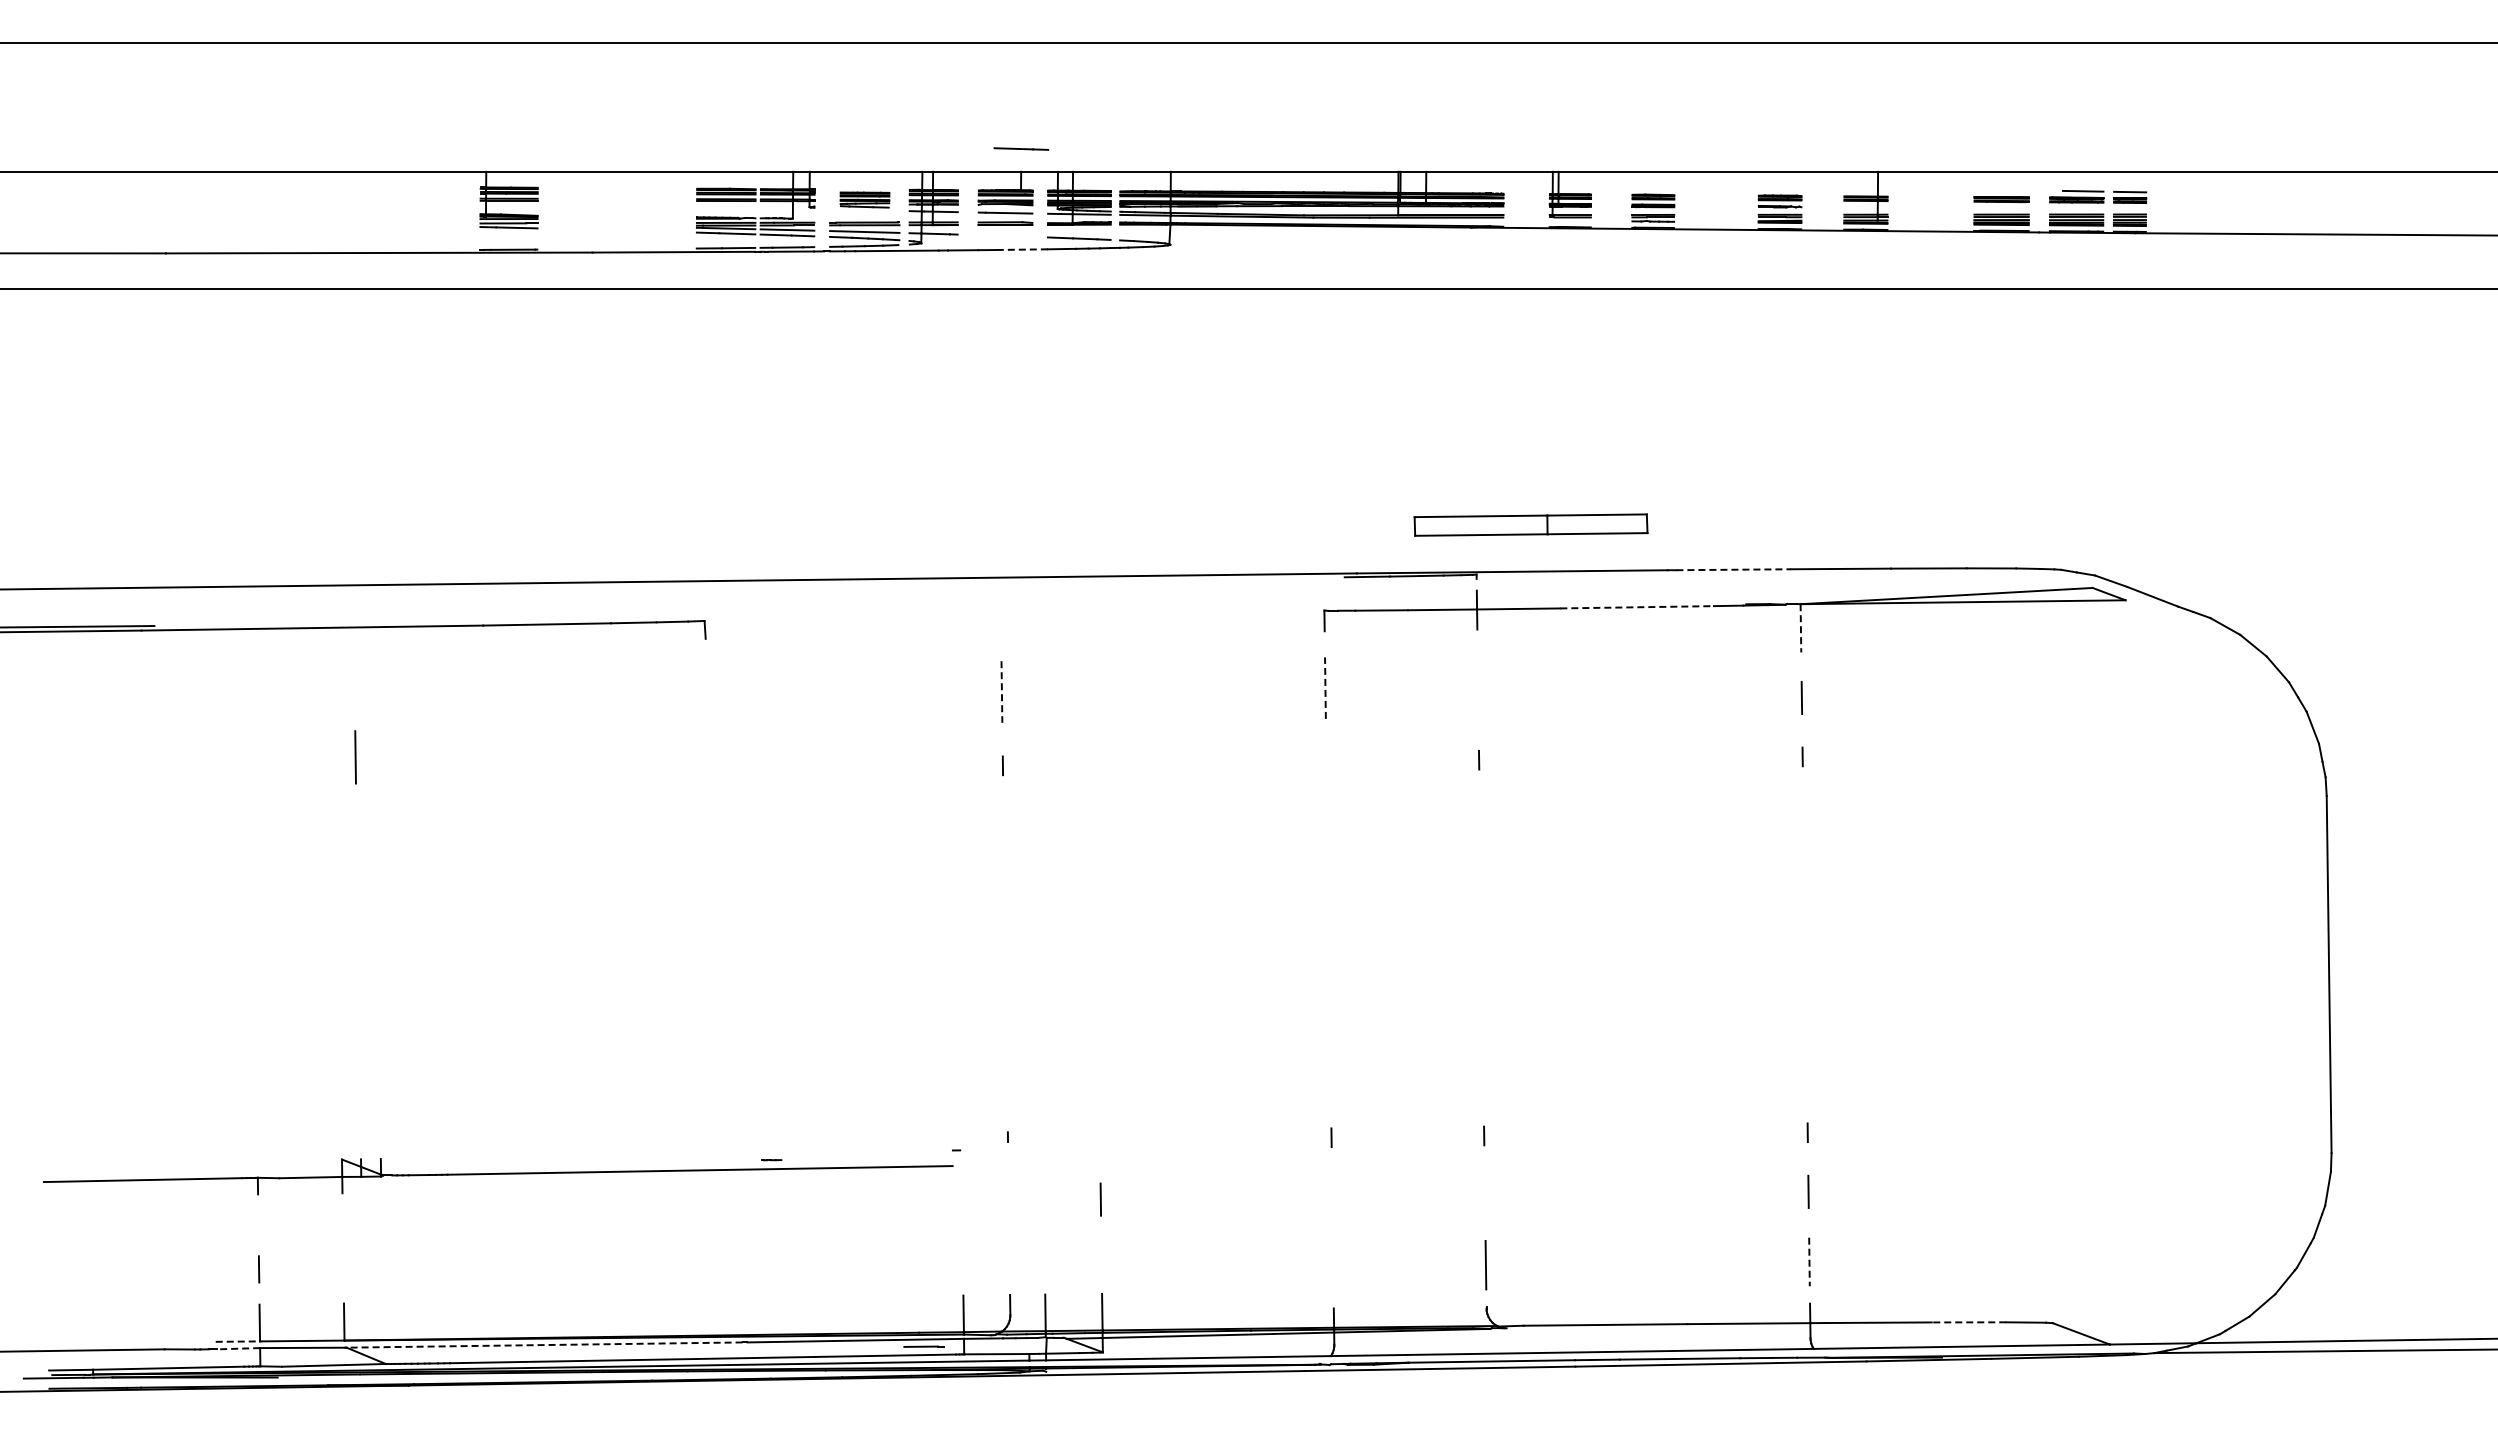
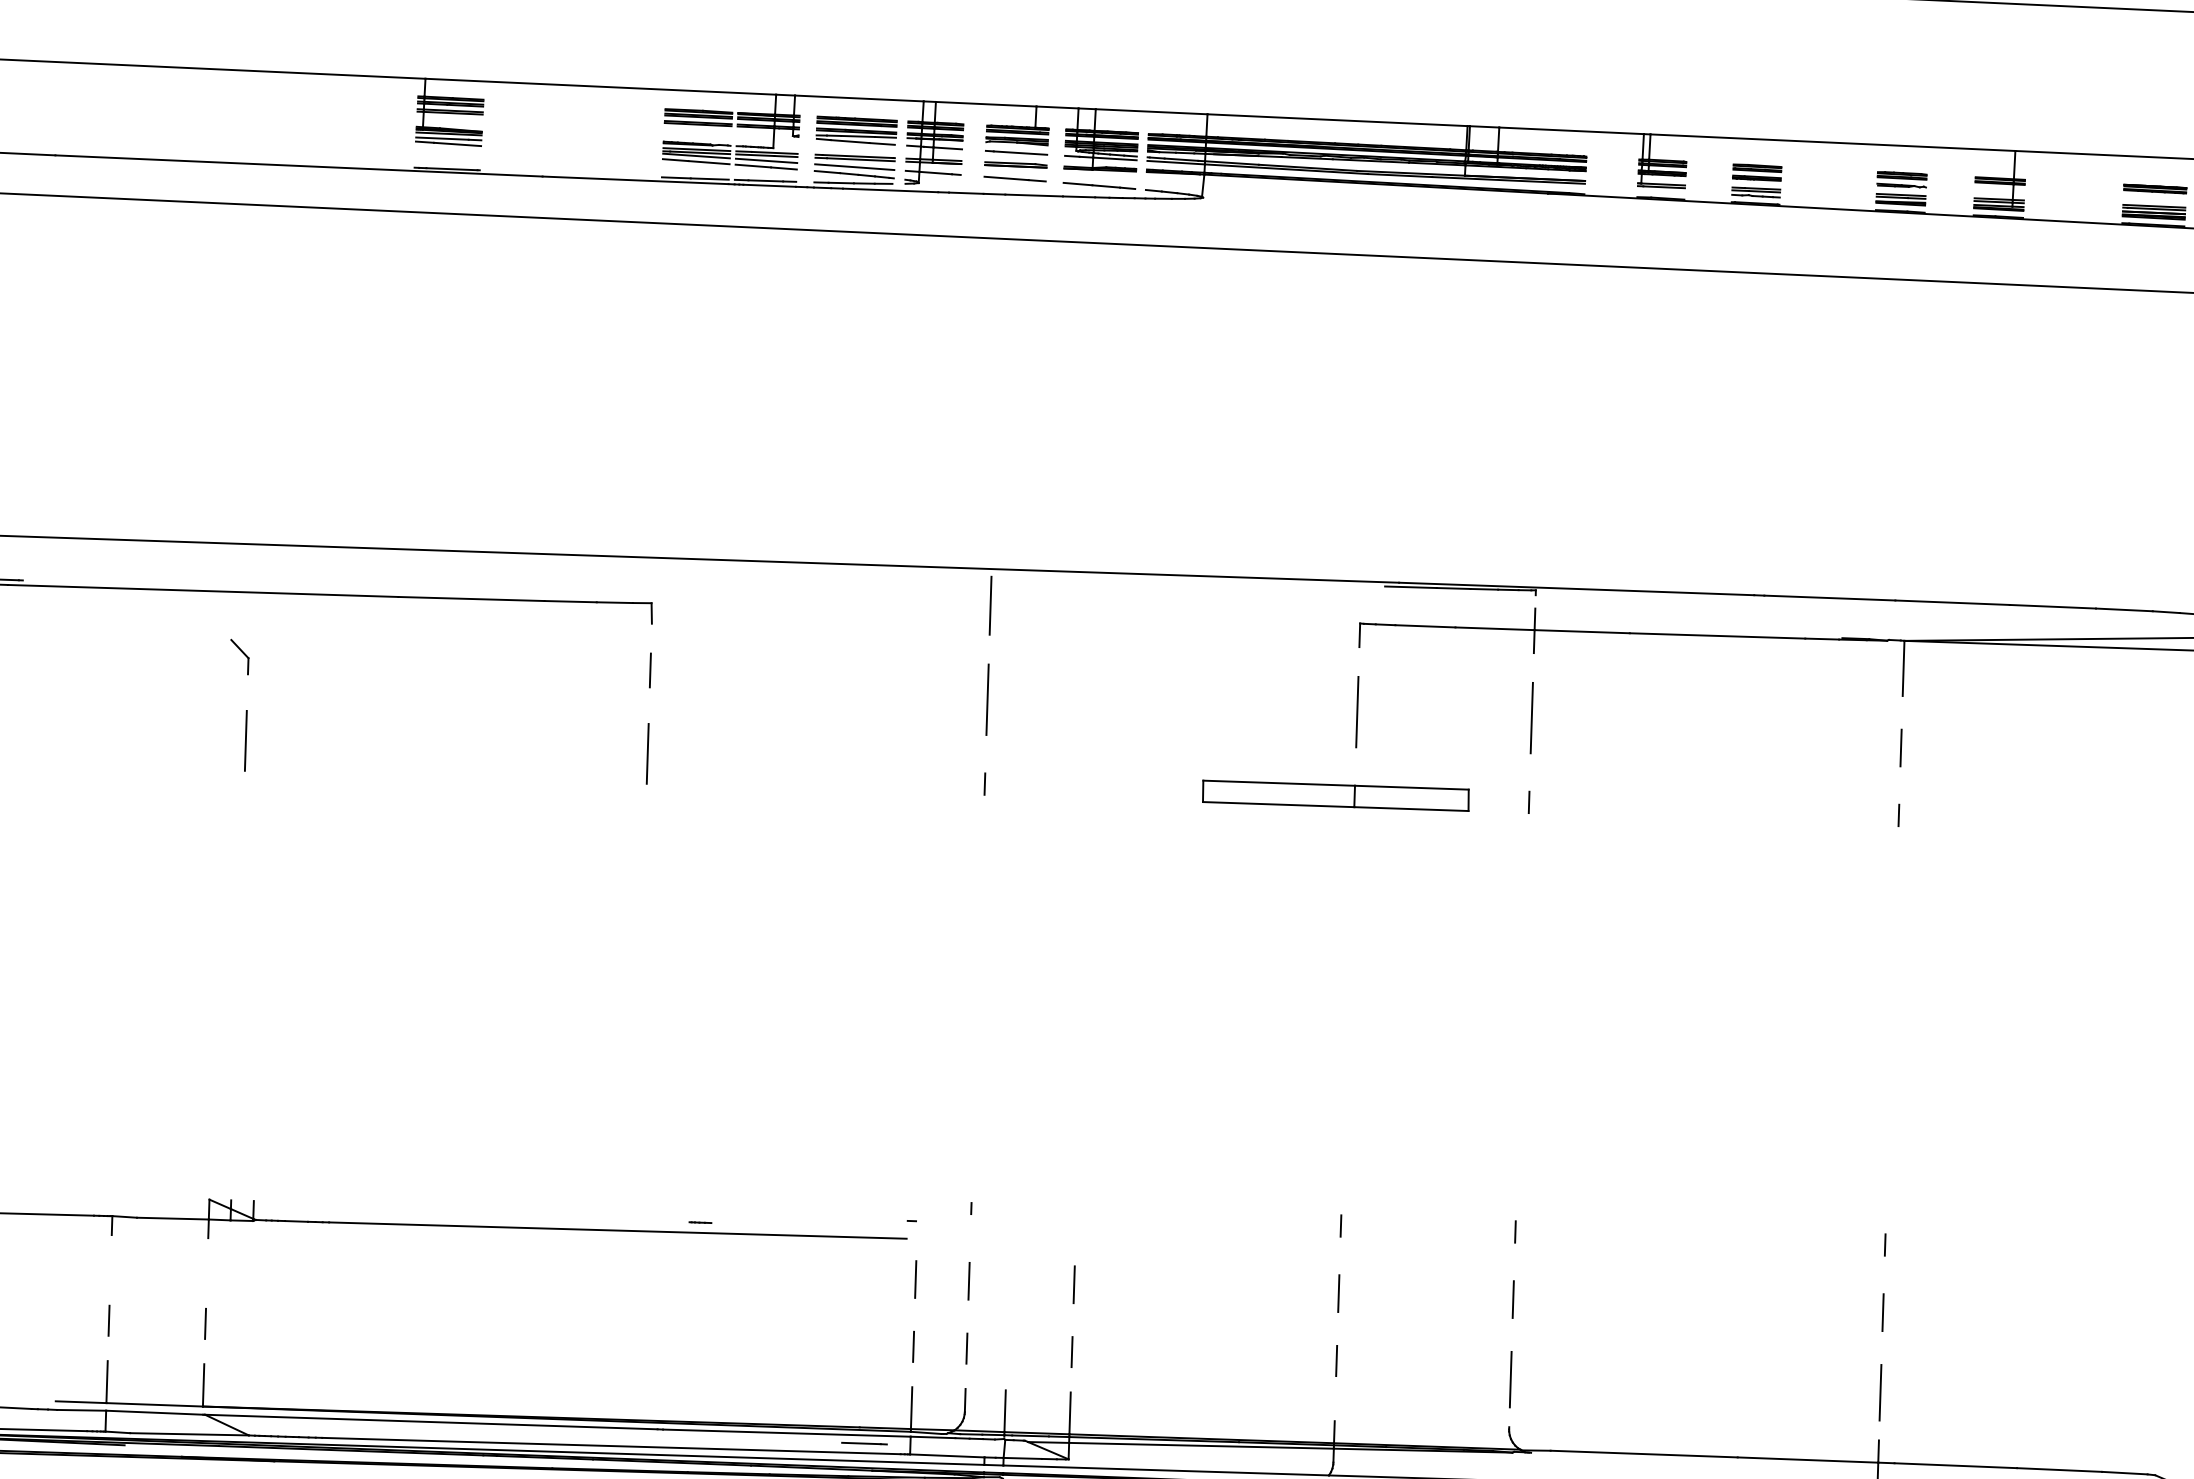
line: (1021, 148) -> (1015, 178), moved
part: (864, 199) -> (856, 130), size x1.43
line: (1022, 249) -> (1034, 195), dashed -> solid
part: (1530, 524) -> (1335, 795), moved
line: (1734, 569) -> (1830, 597), dashed -> solid
line: (1637, 607) -> (1717, 636), dashed -> solid
line: (1000, 609) -> (990, 605), added
line: (1800, 628) -> (1903, 668), dashed -> solid
line: (706, 679) -> (650, 670), added
part: (346, 683) -> (239, 656), added
line: (1477, 686) -> (1531, 718), added
line: (1325, 688) -> (1357, 712), dashed -> solid
line: (1001, 692) -> (987, 700), dashed -> solid
line: (706, 752) -> (646, 753), added
line: (1484, 1195) -> (1512, 1299), added
line: (1332, 1196) -> (1339, 1293), added
line: (1008, 1200) -> (968, 1280), added
line: (961, 1201) -> (914, 1279), added
line: (1332, 1255) -> (1335, 1360), added
line: (1101, 1258) -> (1071, 1352), added
line: (1009, 1259) -> (966, 1348), added
line: (962, 1260) -> (913, 1347), added
line: (1809, 1262) -> (1880, 1393), dashed -> solid
line: (343, 1268) -> (205, 1324), added
line: (1968, 1322) -> (2058, 1470), dashed -> solid
line: (238, 1341) -> (81, 1402), dashed -> solid
line: (544, 1345) -> (431, 1422), dashed -> solid
line: (238, 1348) -> (81, 1410), dashed -> solid

